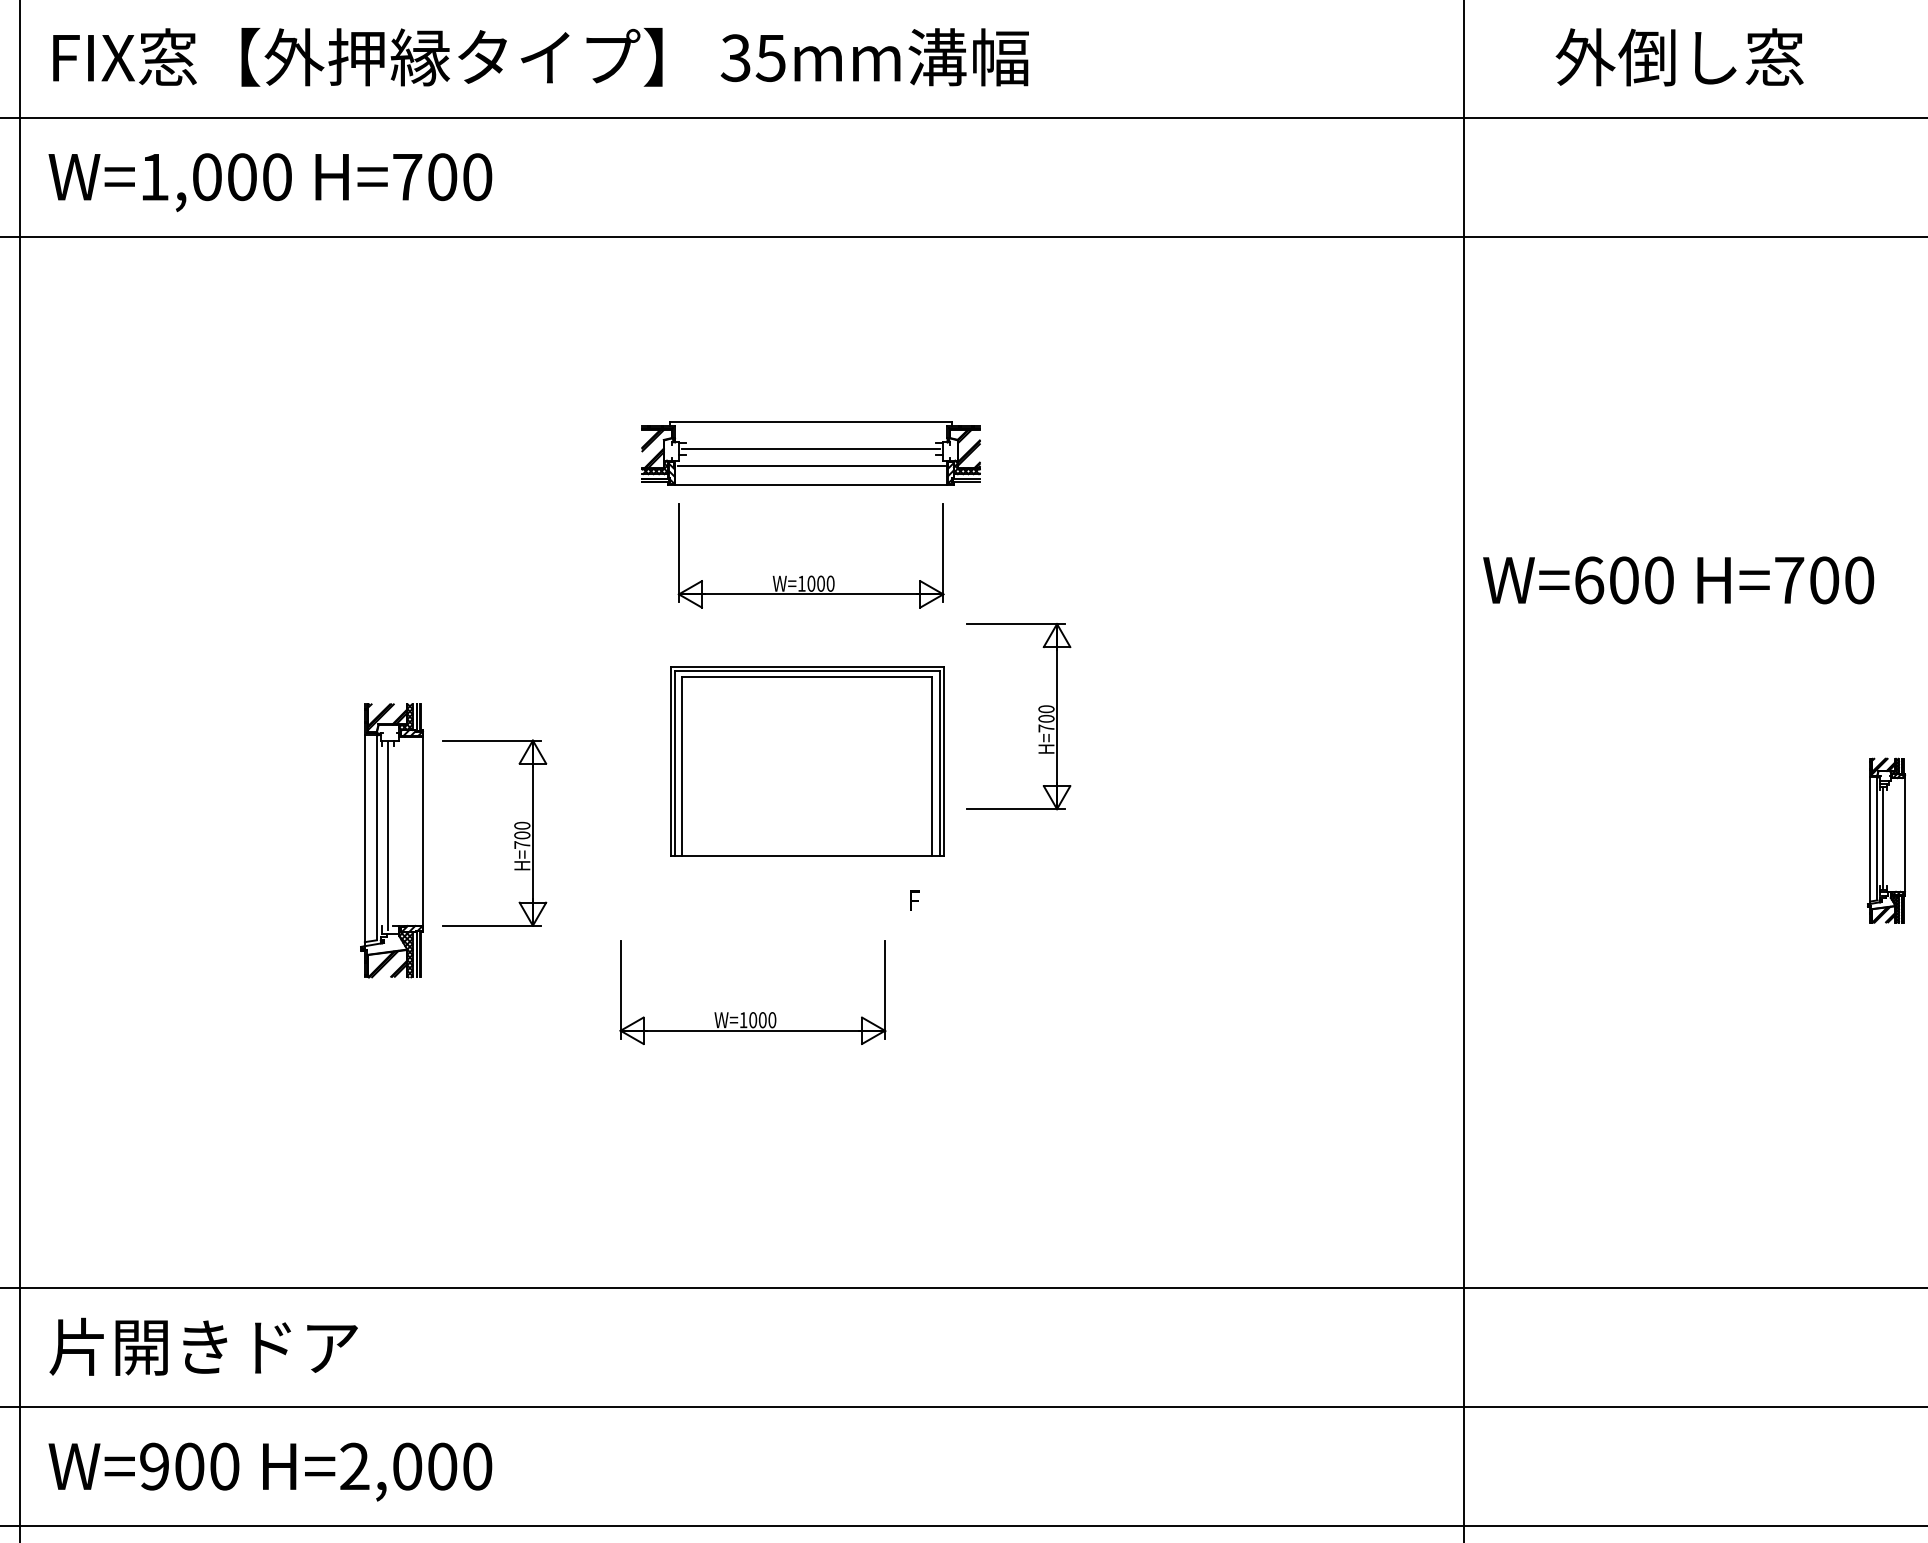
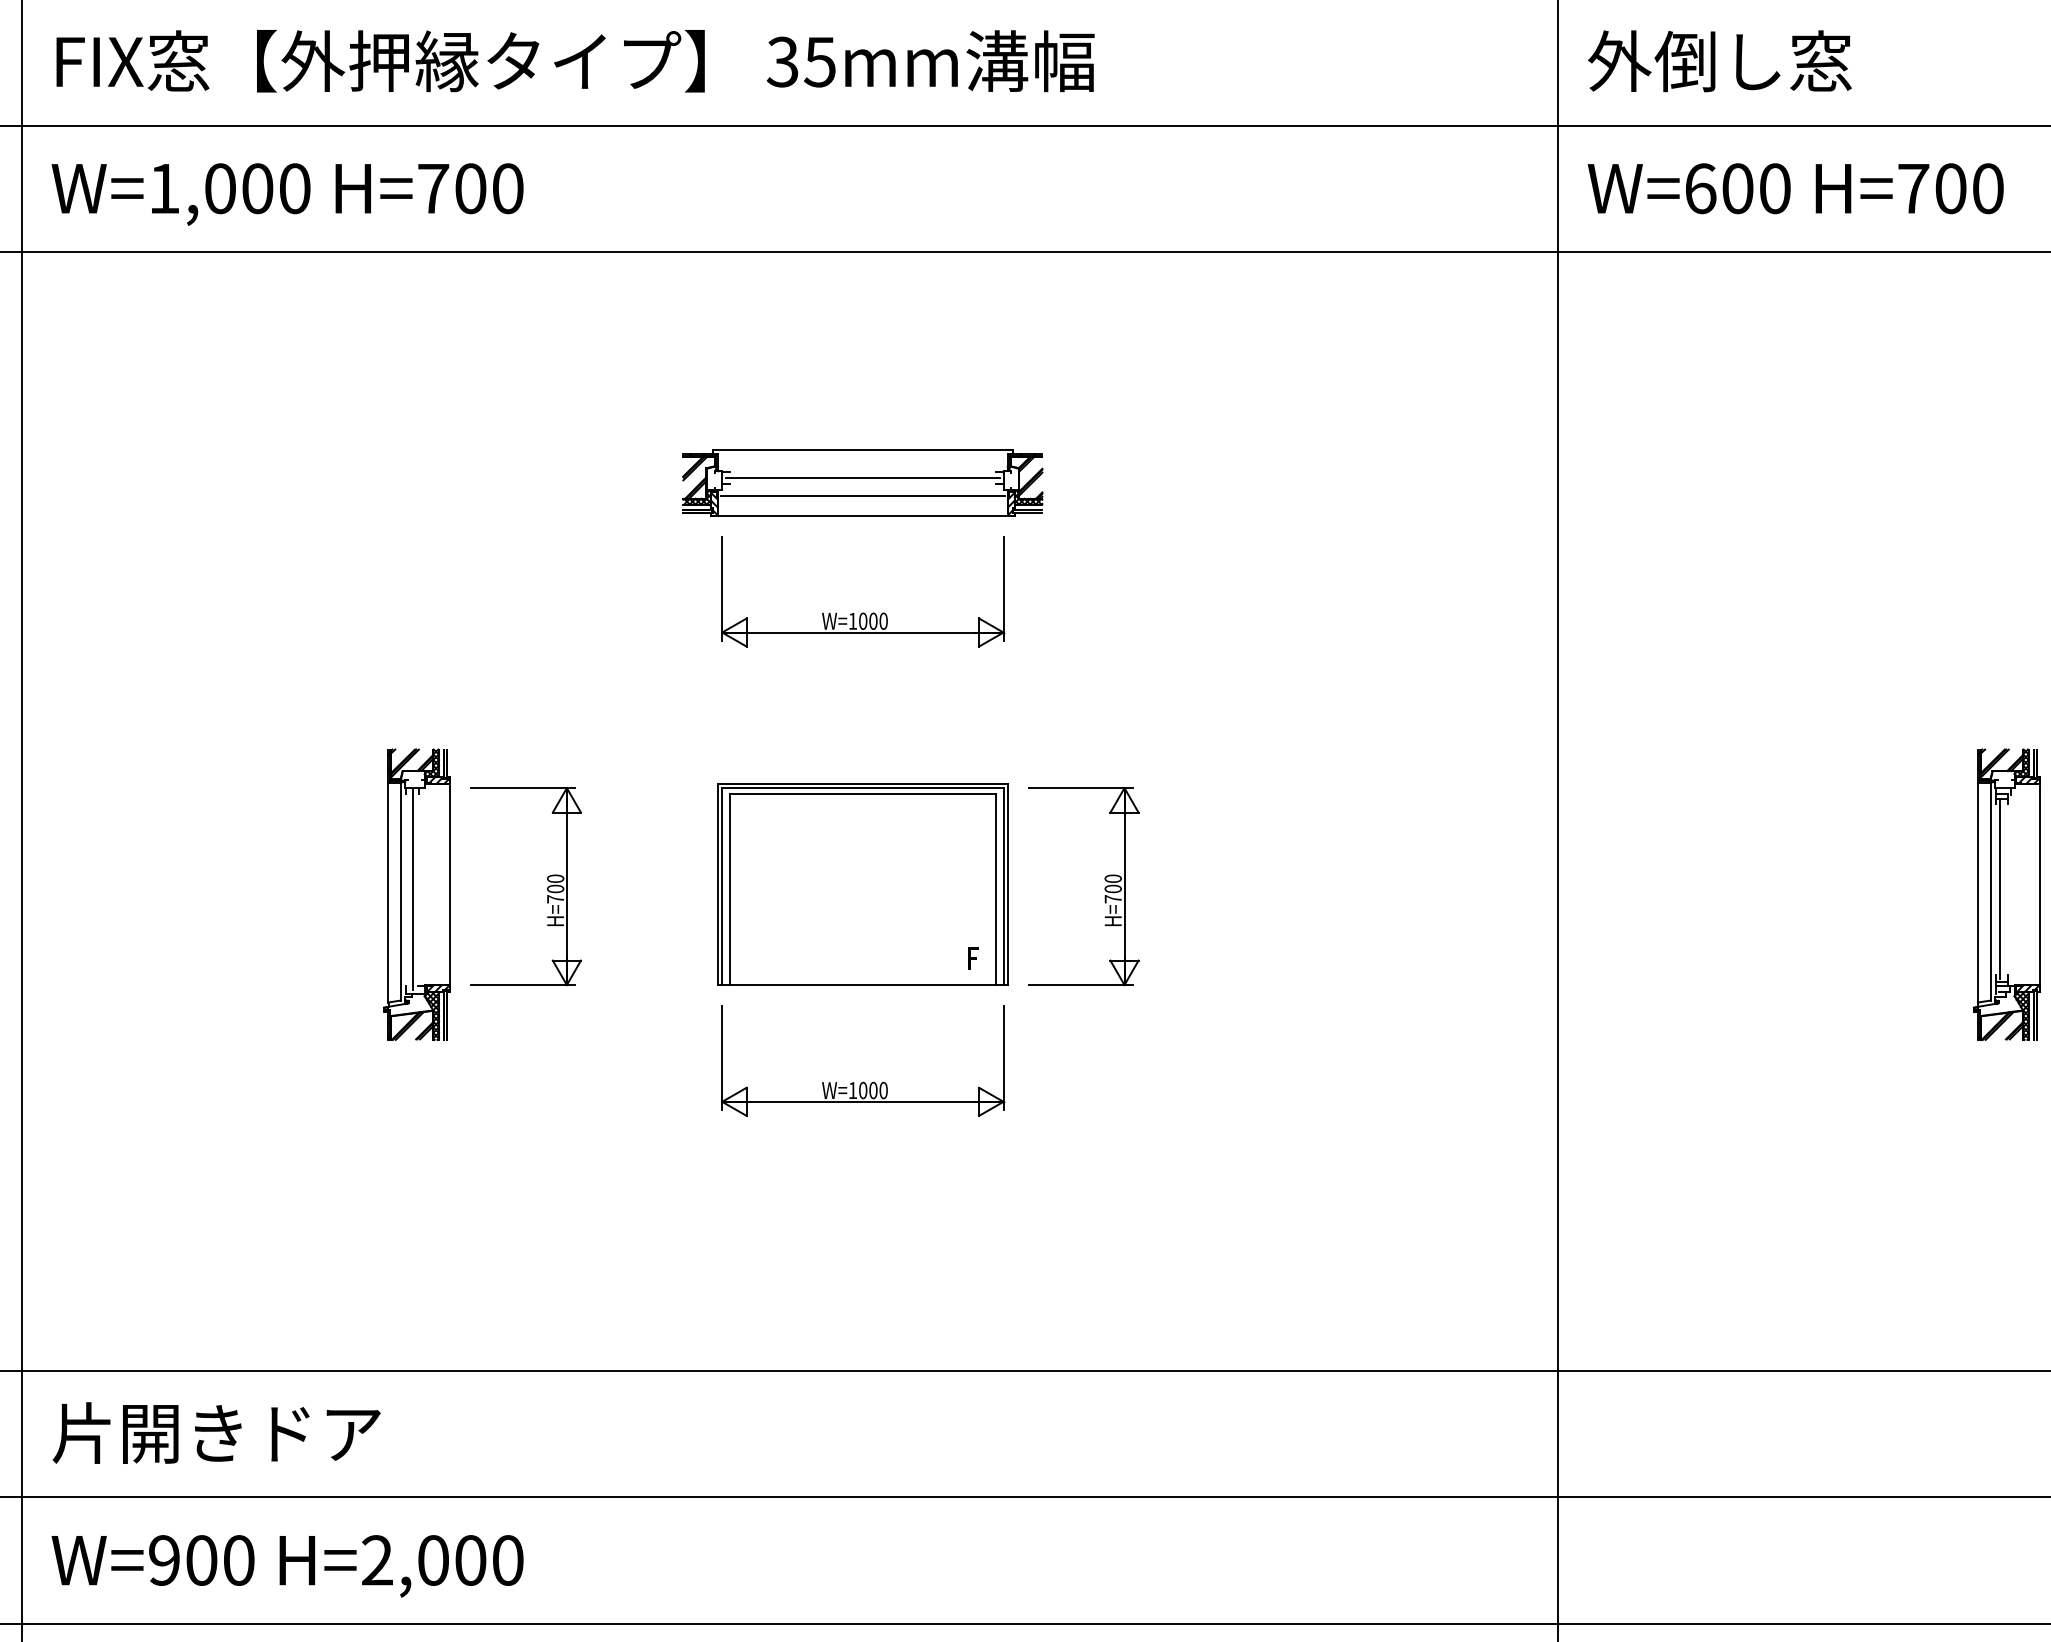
text: (1679, 57) -> (1719, 61), moved
text: (1678, 580) -> (1795, 188), moved
part: (1038, 718) -> (1104, 888), moved
part: (807, 761) -> (862, 884), moved
part: (1886, 840) -> (2006, 894), size x1.67
part: (753, 1011) -> (863, 1081), moved

